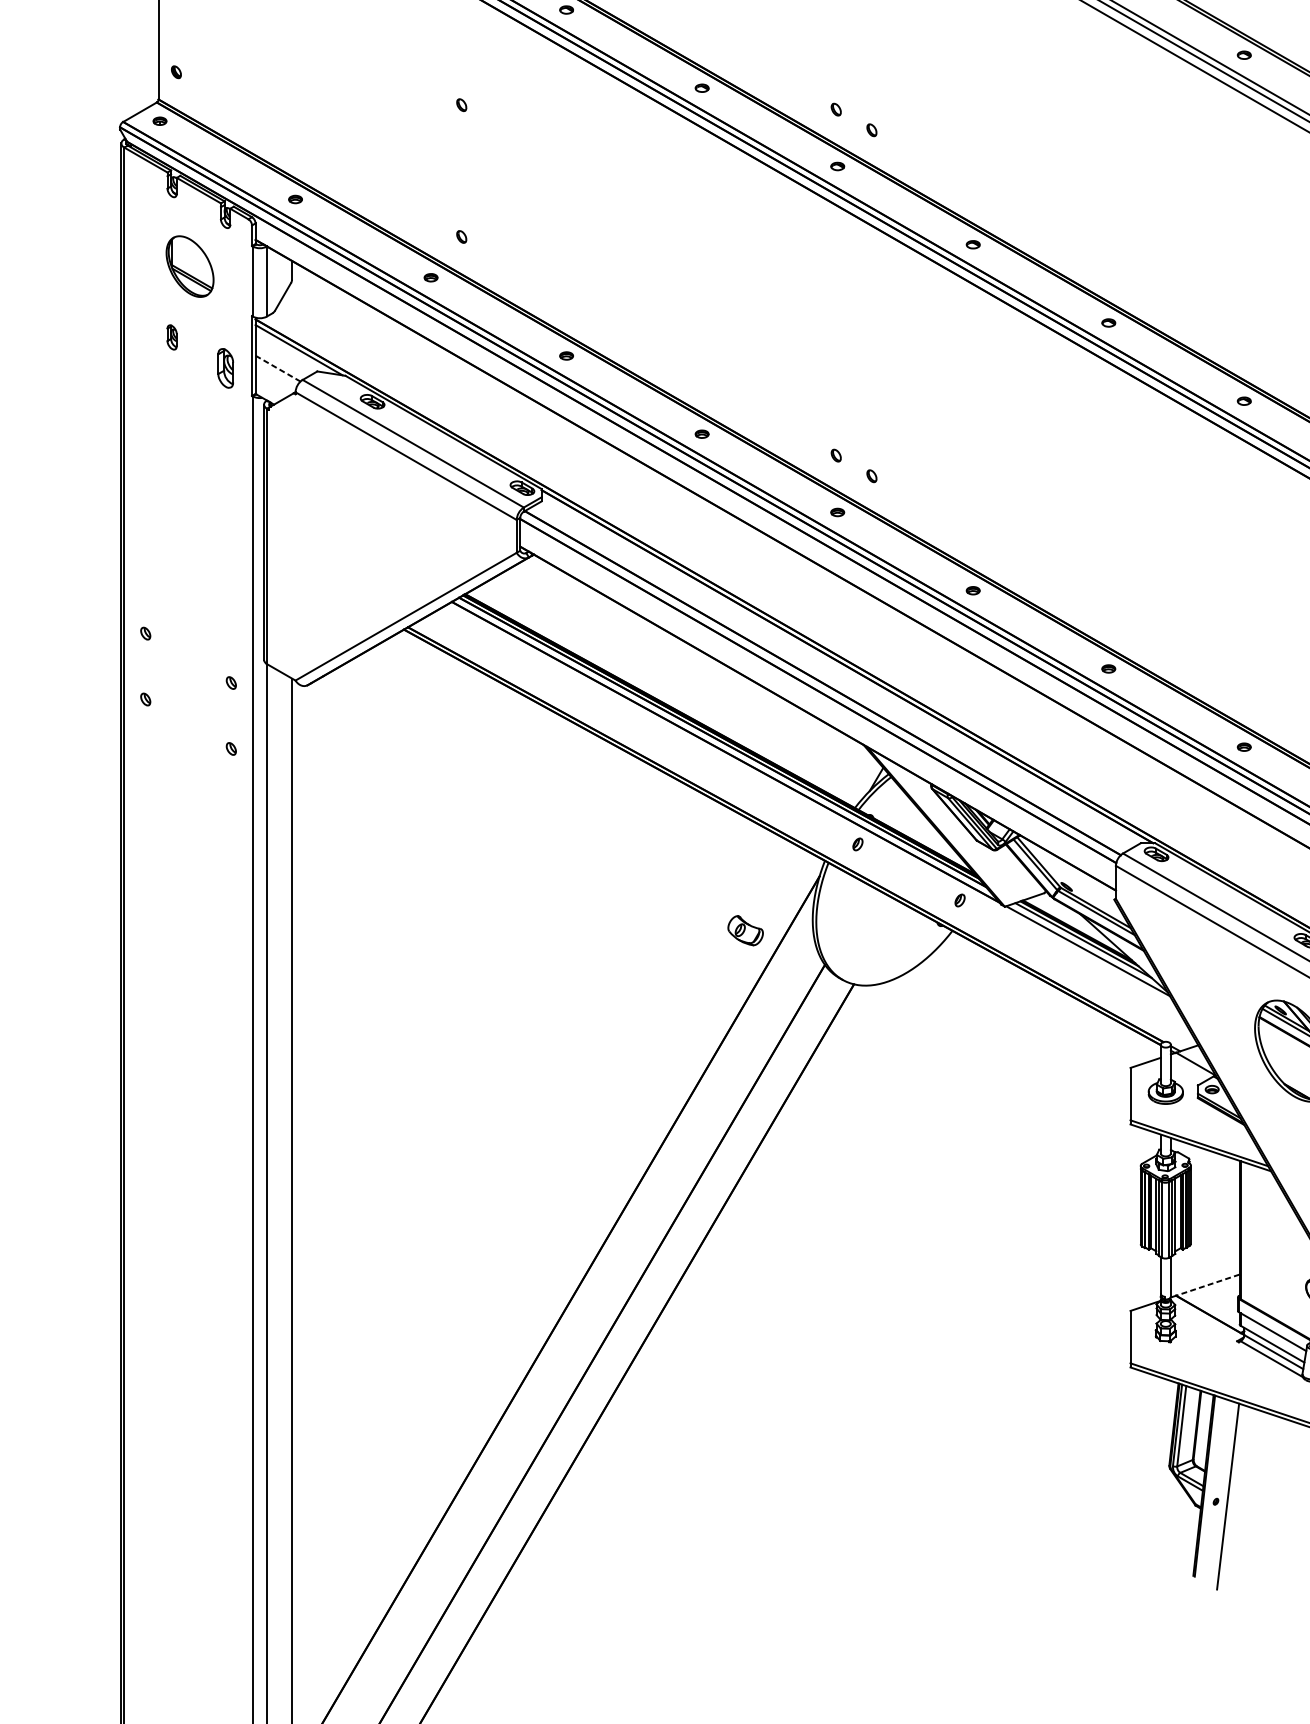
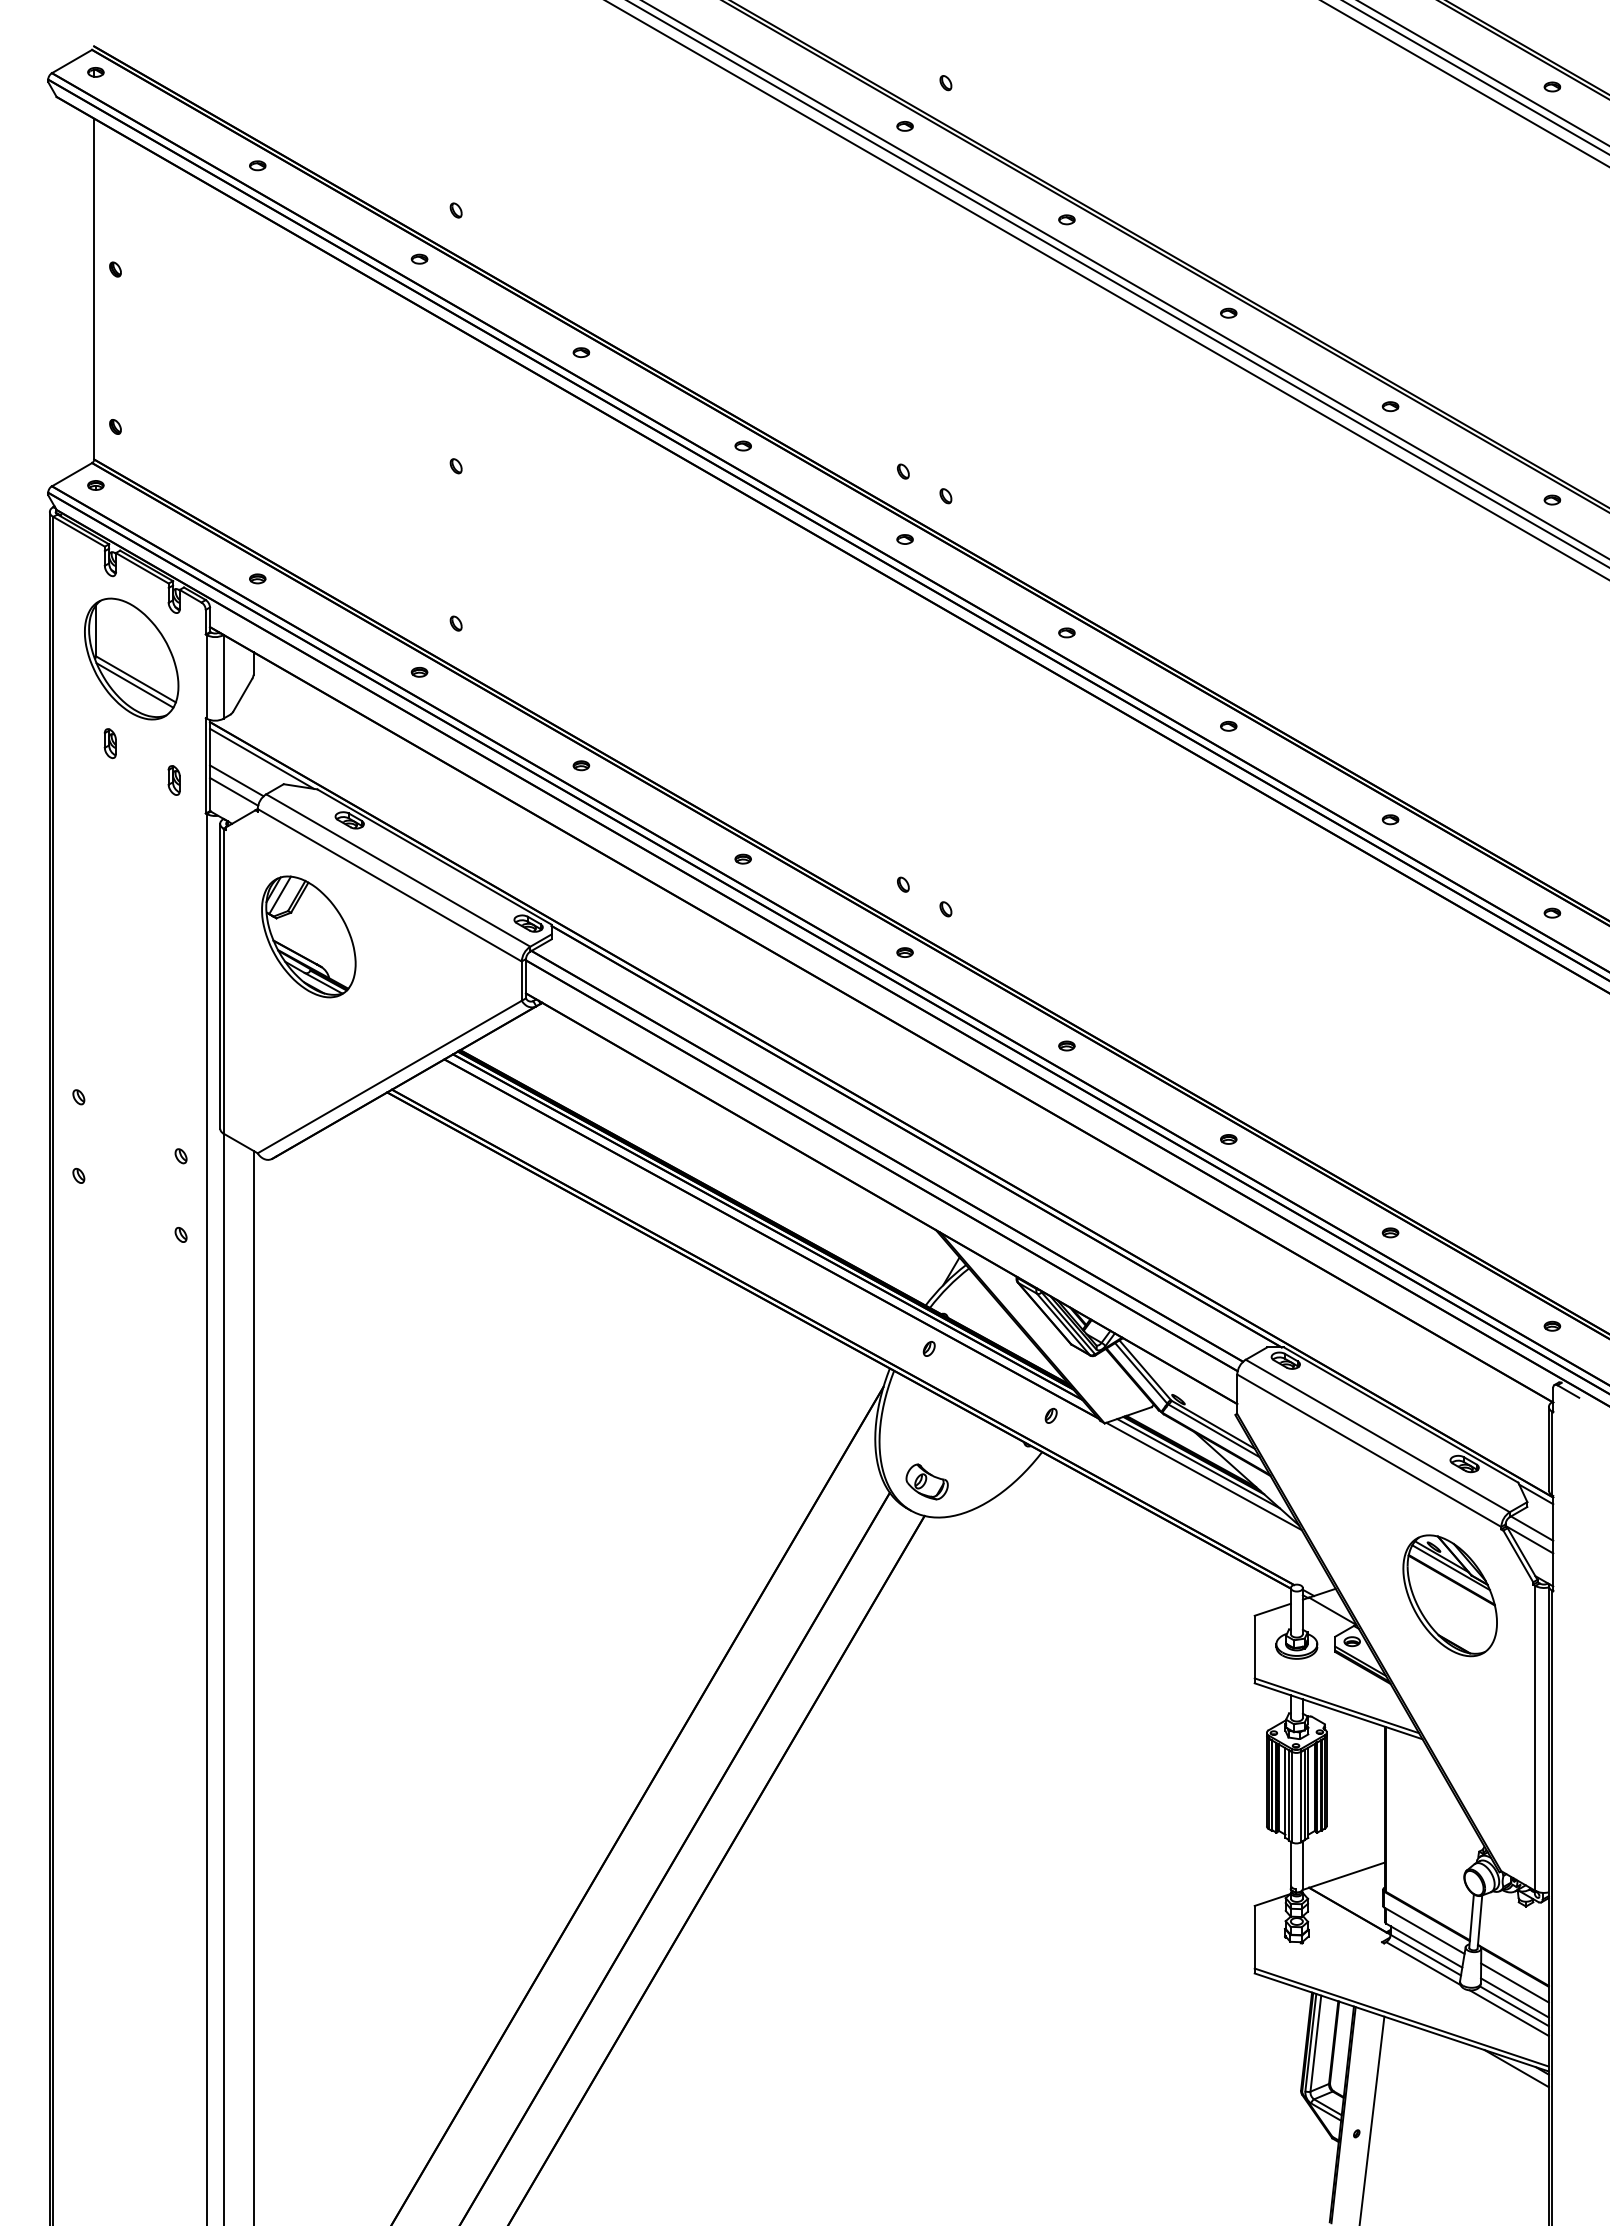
part: (189, 266) -> (131, 658), size x1.67
part: (225, 368) -> (173, 780), size x0.62
line: (277, 368) -> (236, 780), dashed -> solid
line: (276, 377) -> (234, 791), added
part: (338, 499) -> (308, 936), added
part: (745, 930) -> (926, 1481), moved
line: (1208, 1285) -> (1347, 1875), dashed -> solid

